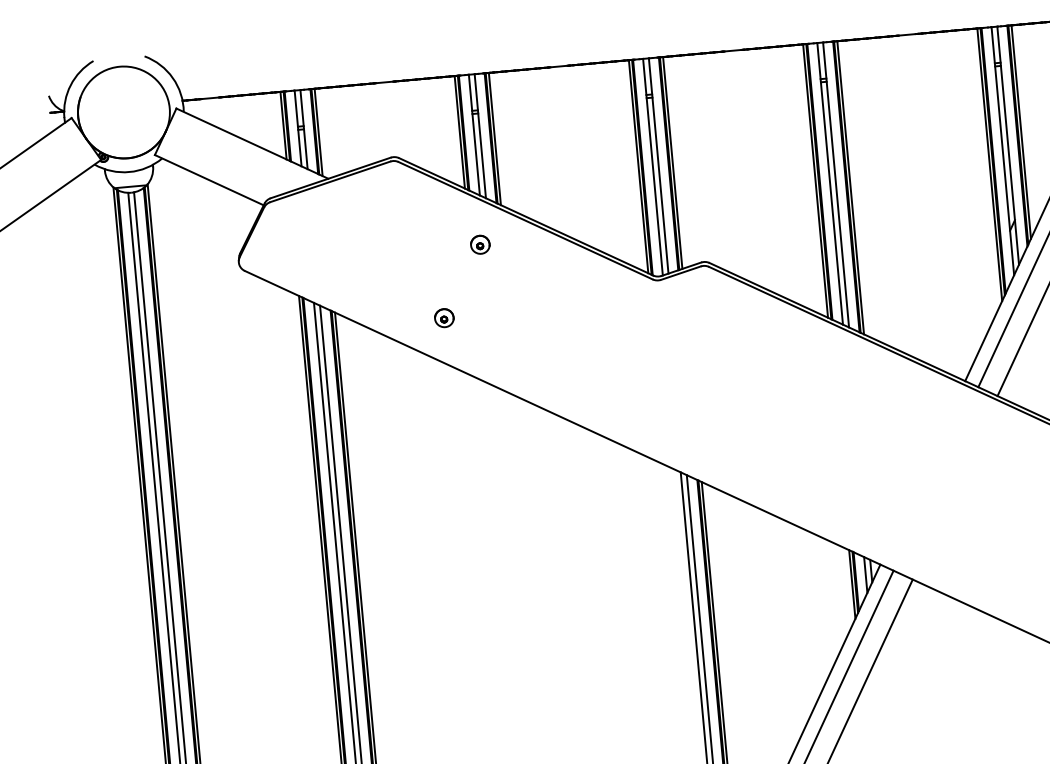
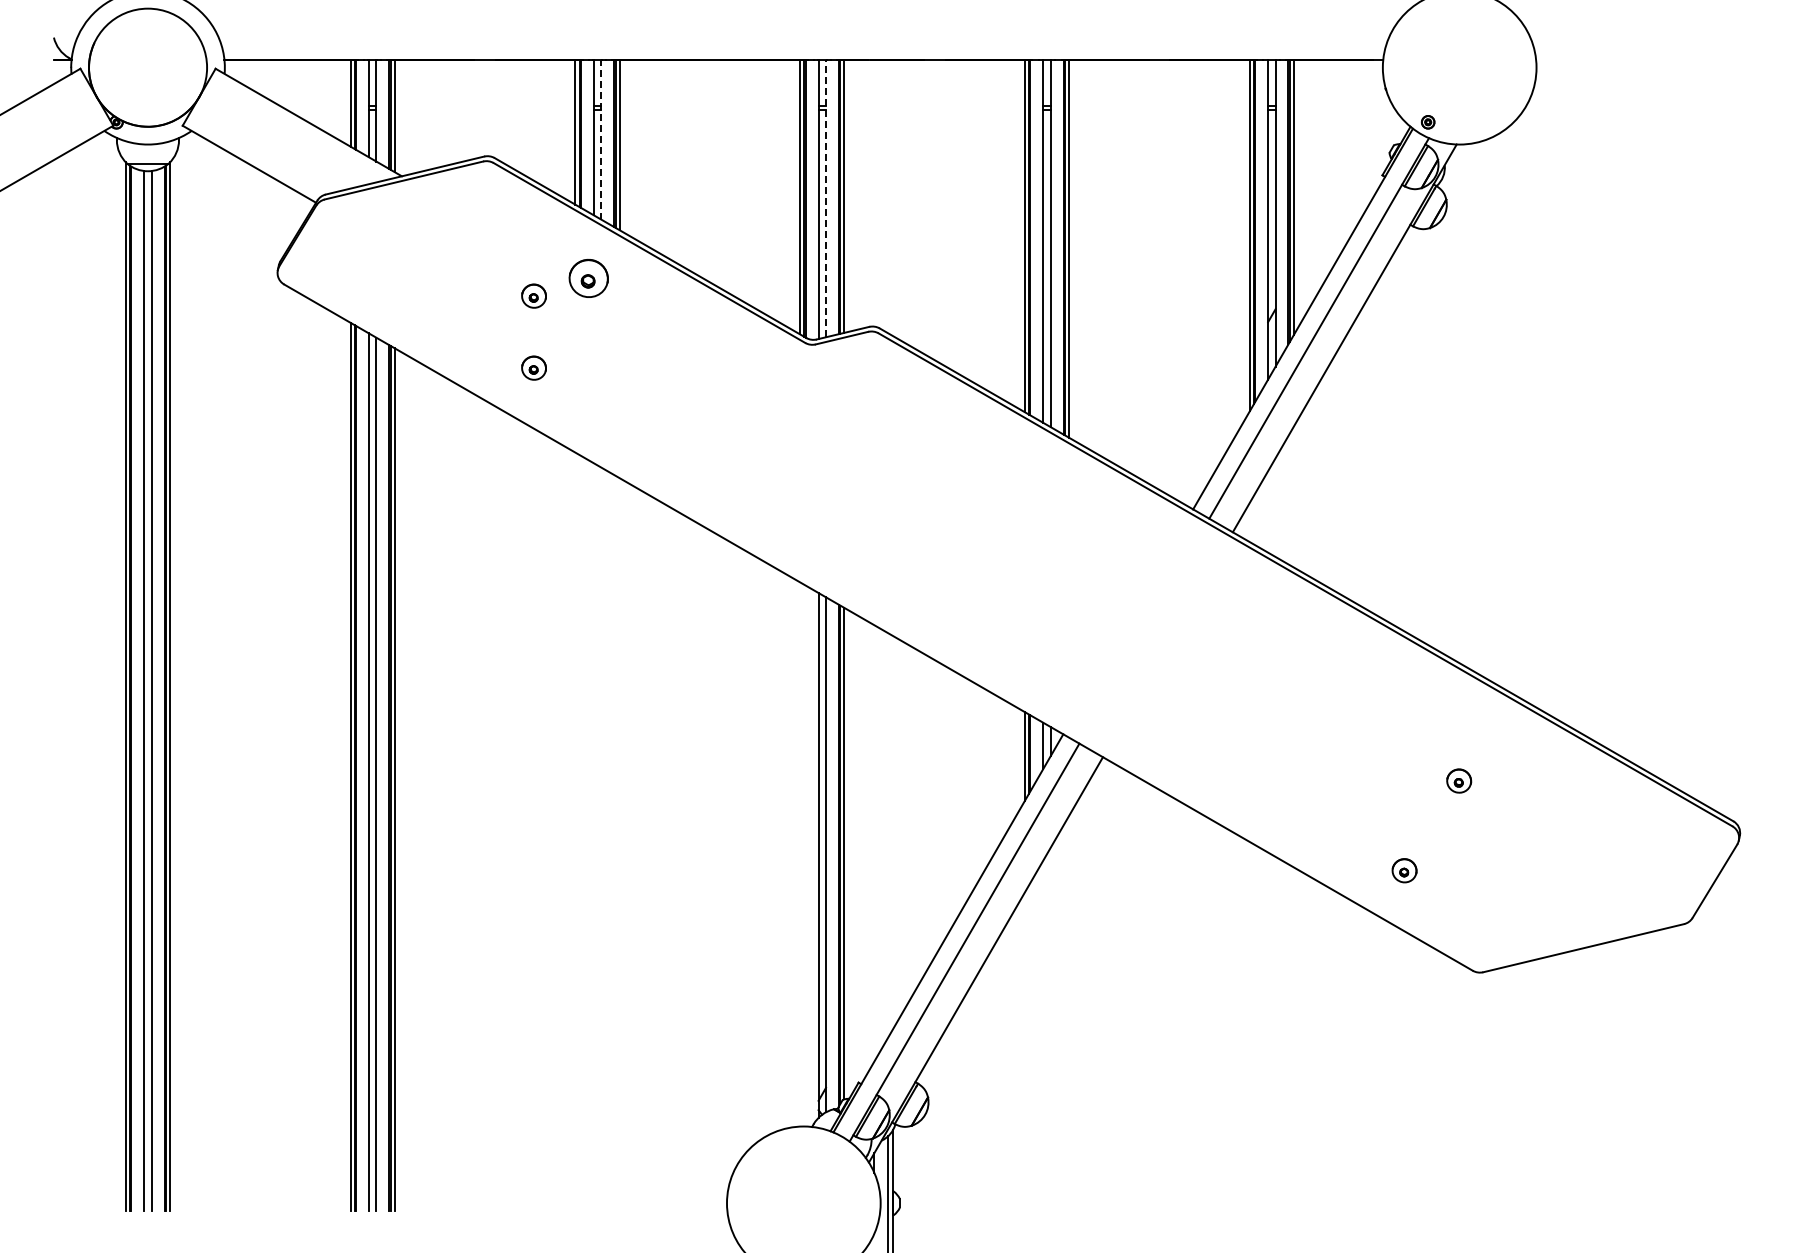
line: (480, 136) -> (601, 139), solid -> dashed
line: (659, 166) -> (826, 198), solid -> dashed
part: (480, 244) -> (588, 278), size x1.6
part: (438, 261) -> (533, 295), added

